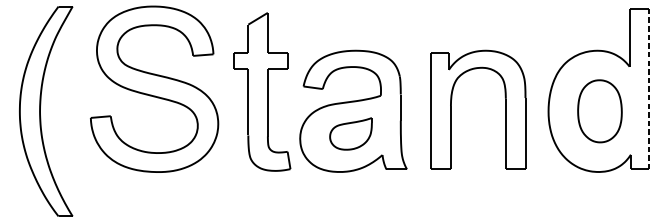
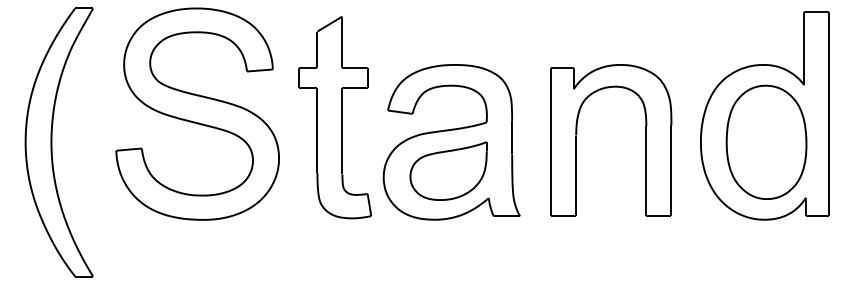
line: (649, 88) -> (829, 113), dashed -> solid
part: (599, 110) -> (766, 141), size x1.43
part: (350, 133) -> (448, 170), size x1.43

